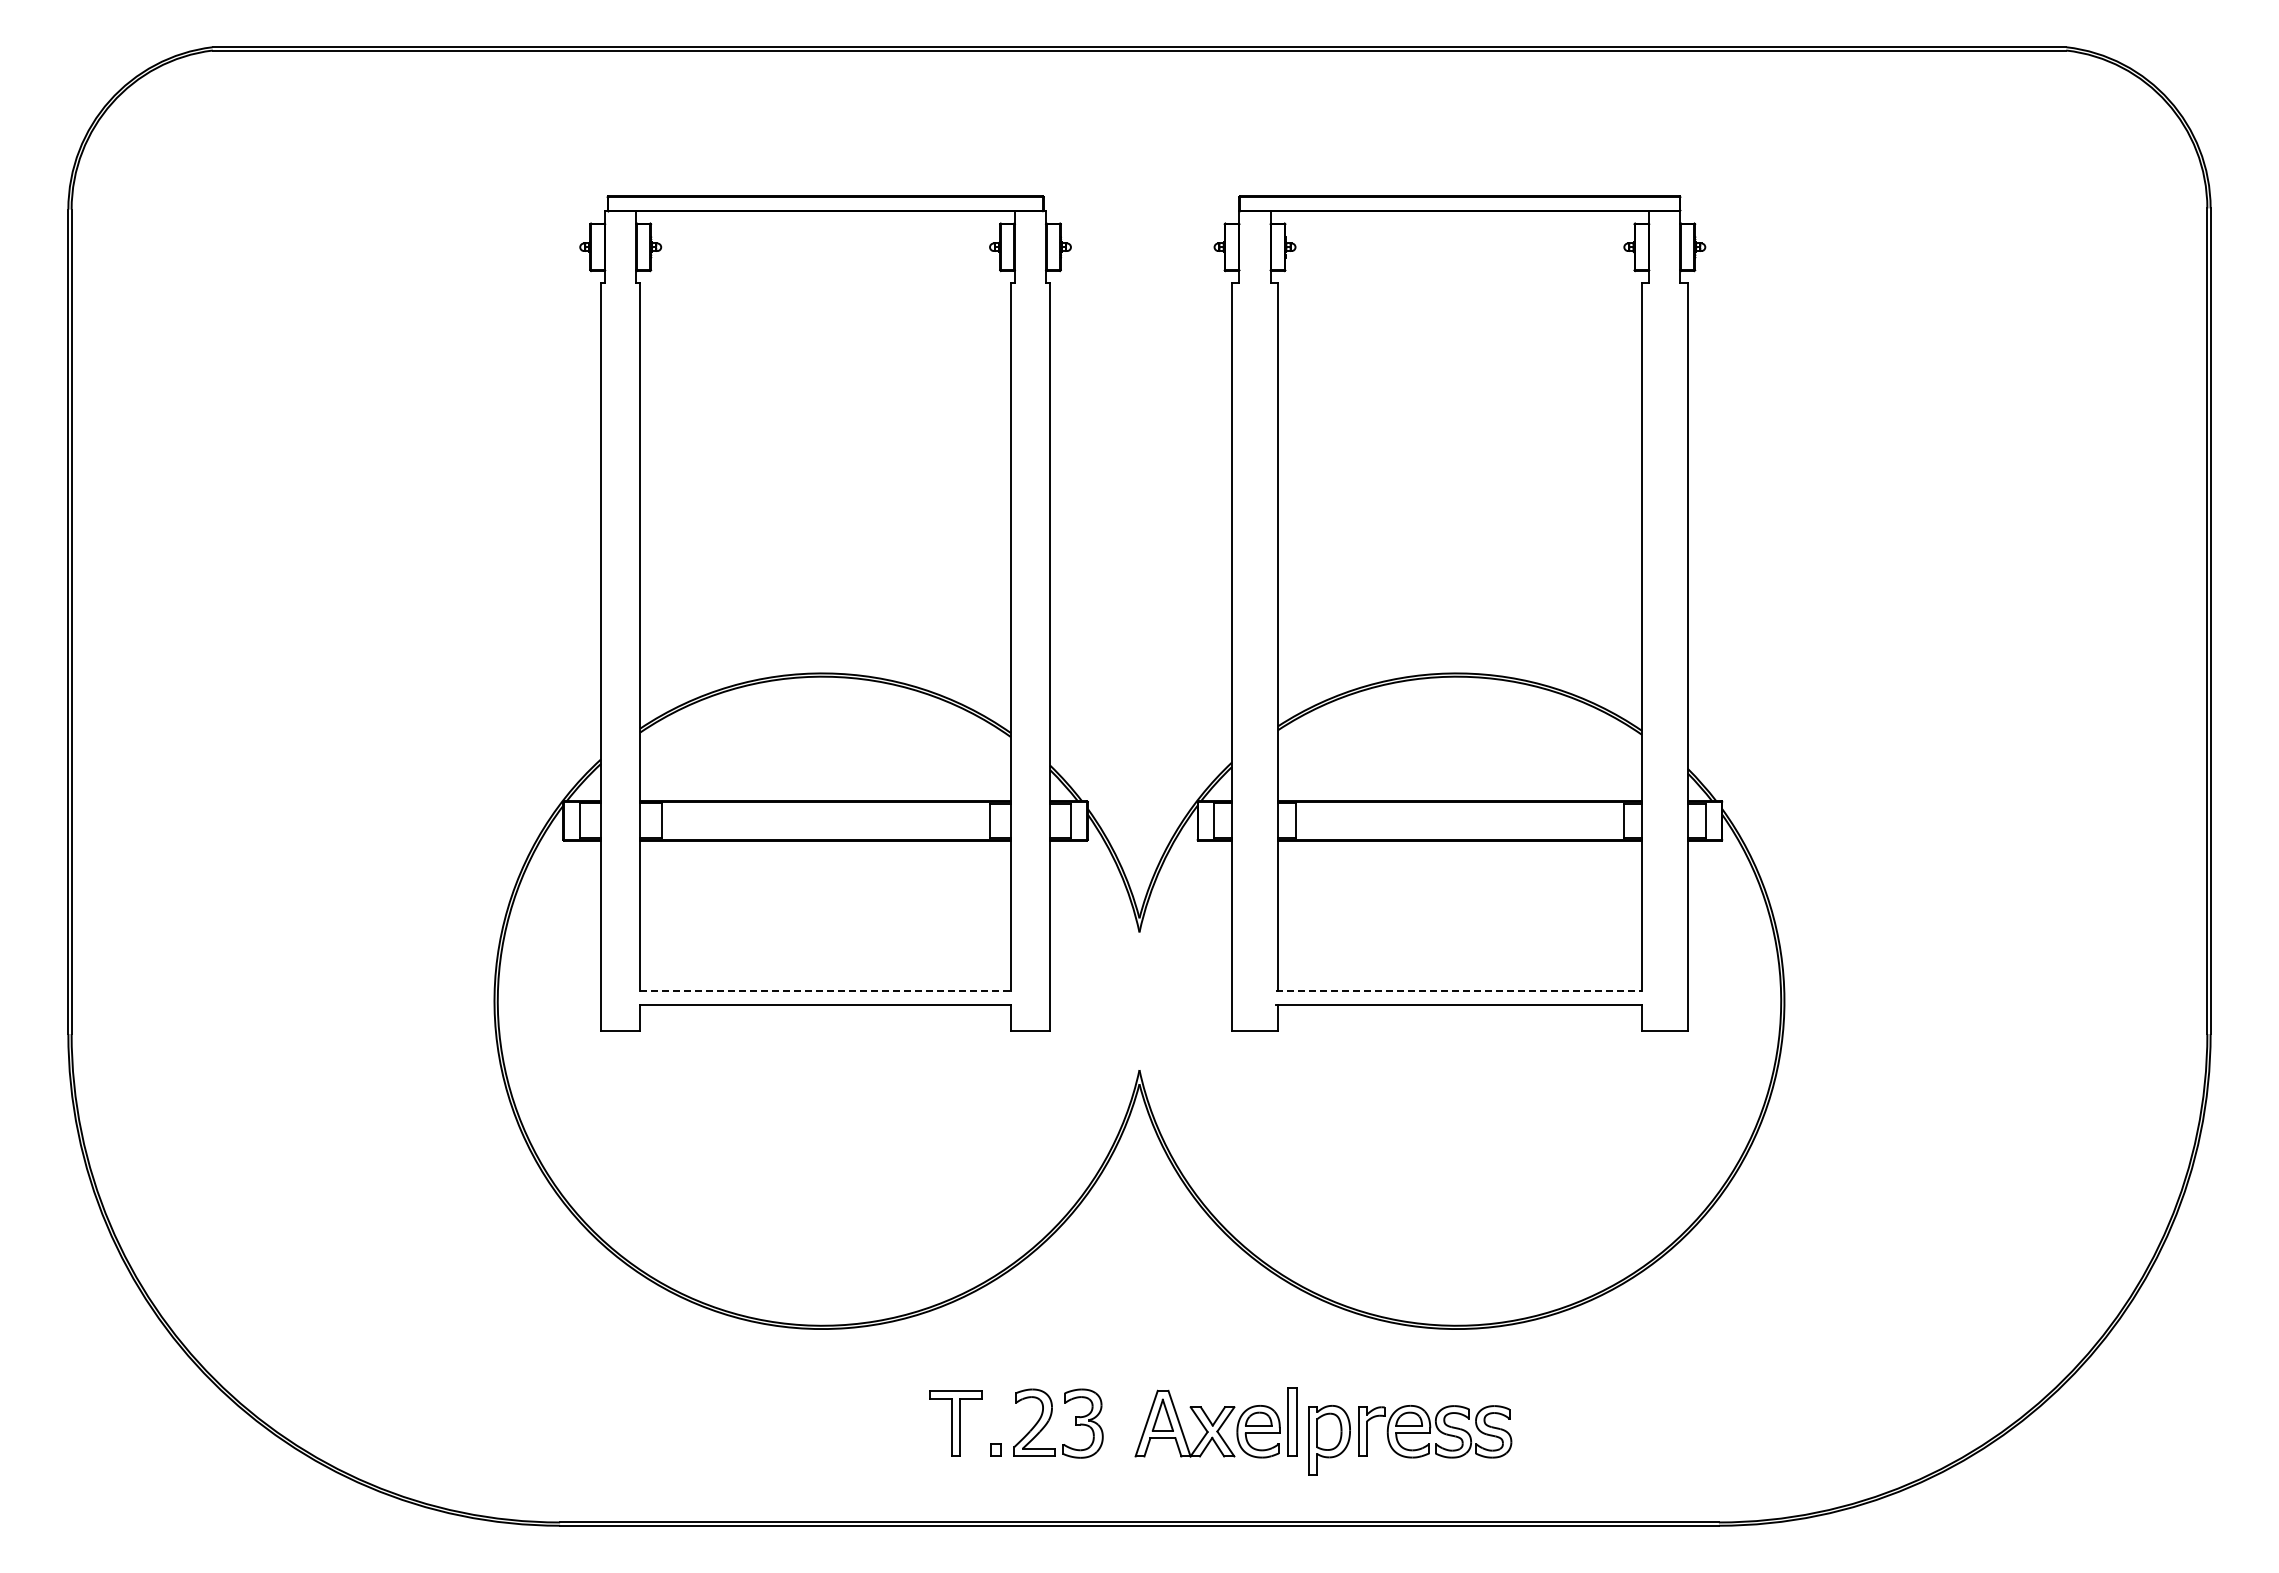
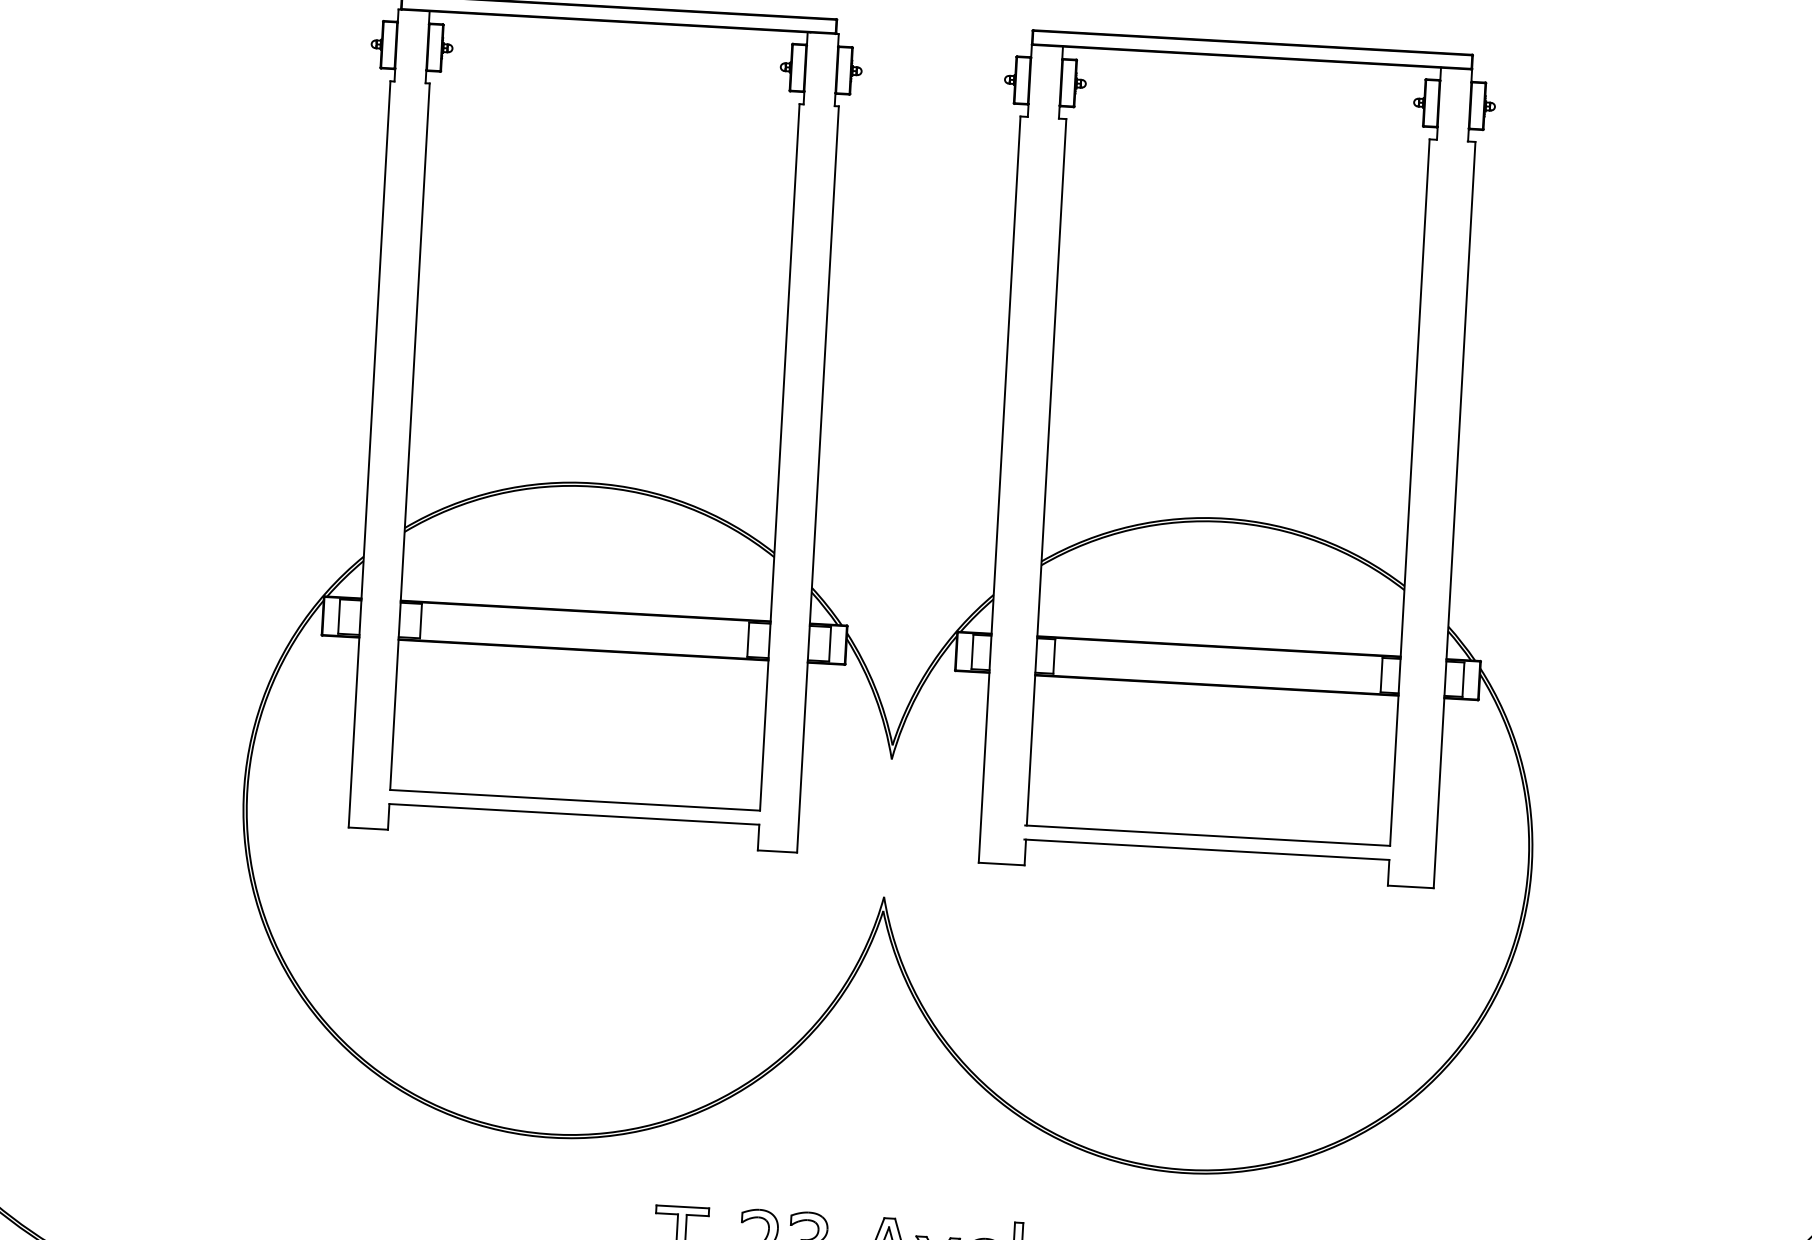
line: (826, 990) -> (576, 799), dashed -> solid
line: (1459, 990) -> (1208, 835), dashed -> solid

